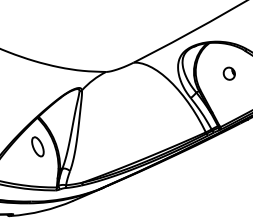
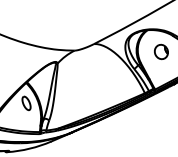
part: (229, 73) -> (161, 51), size x1.67

